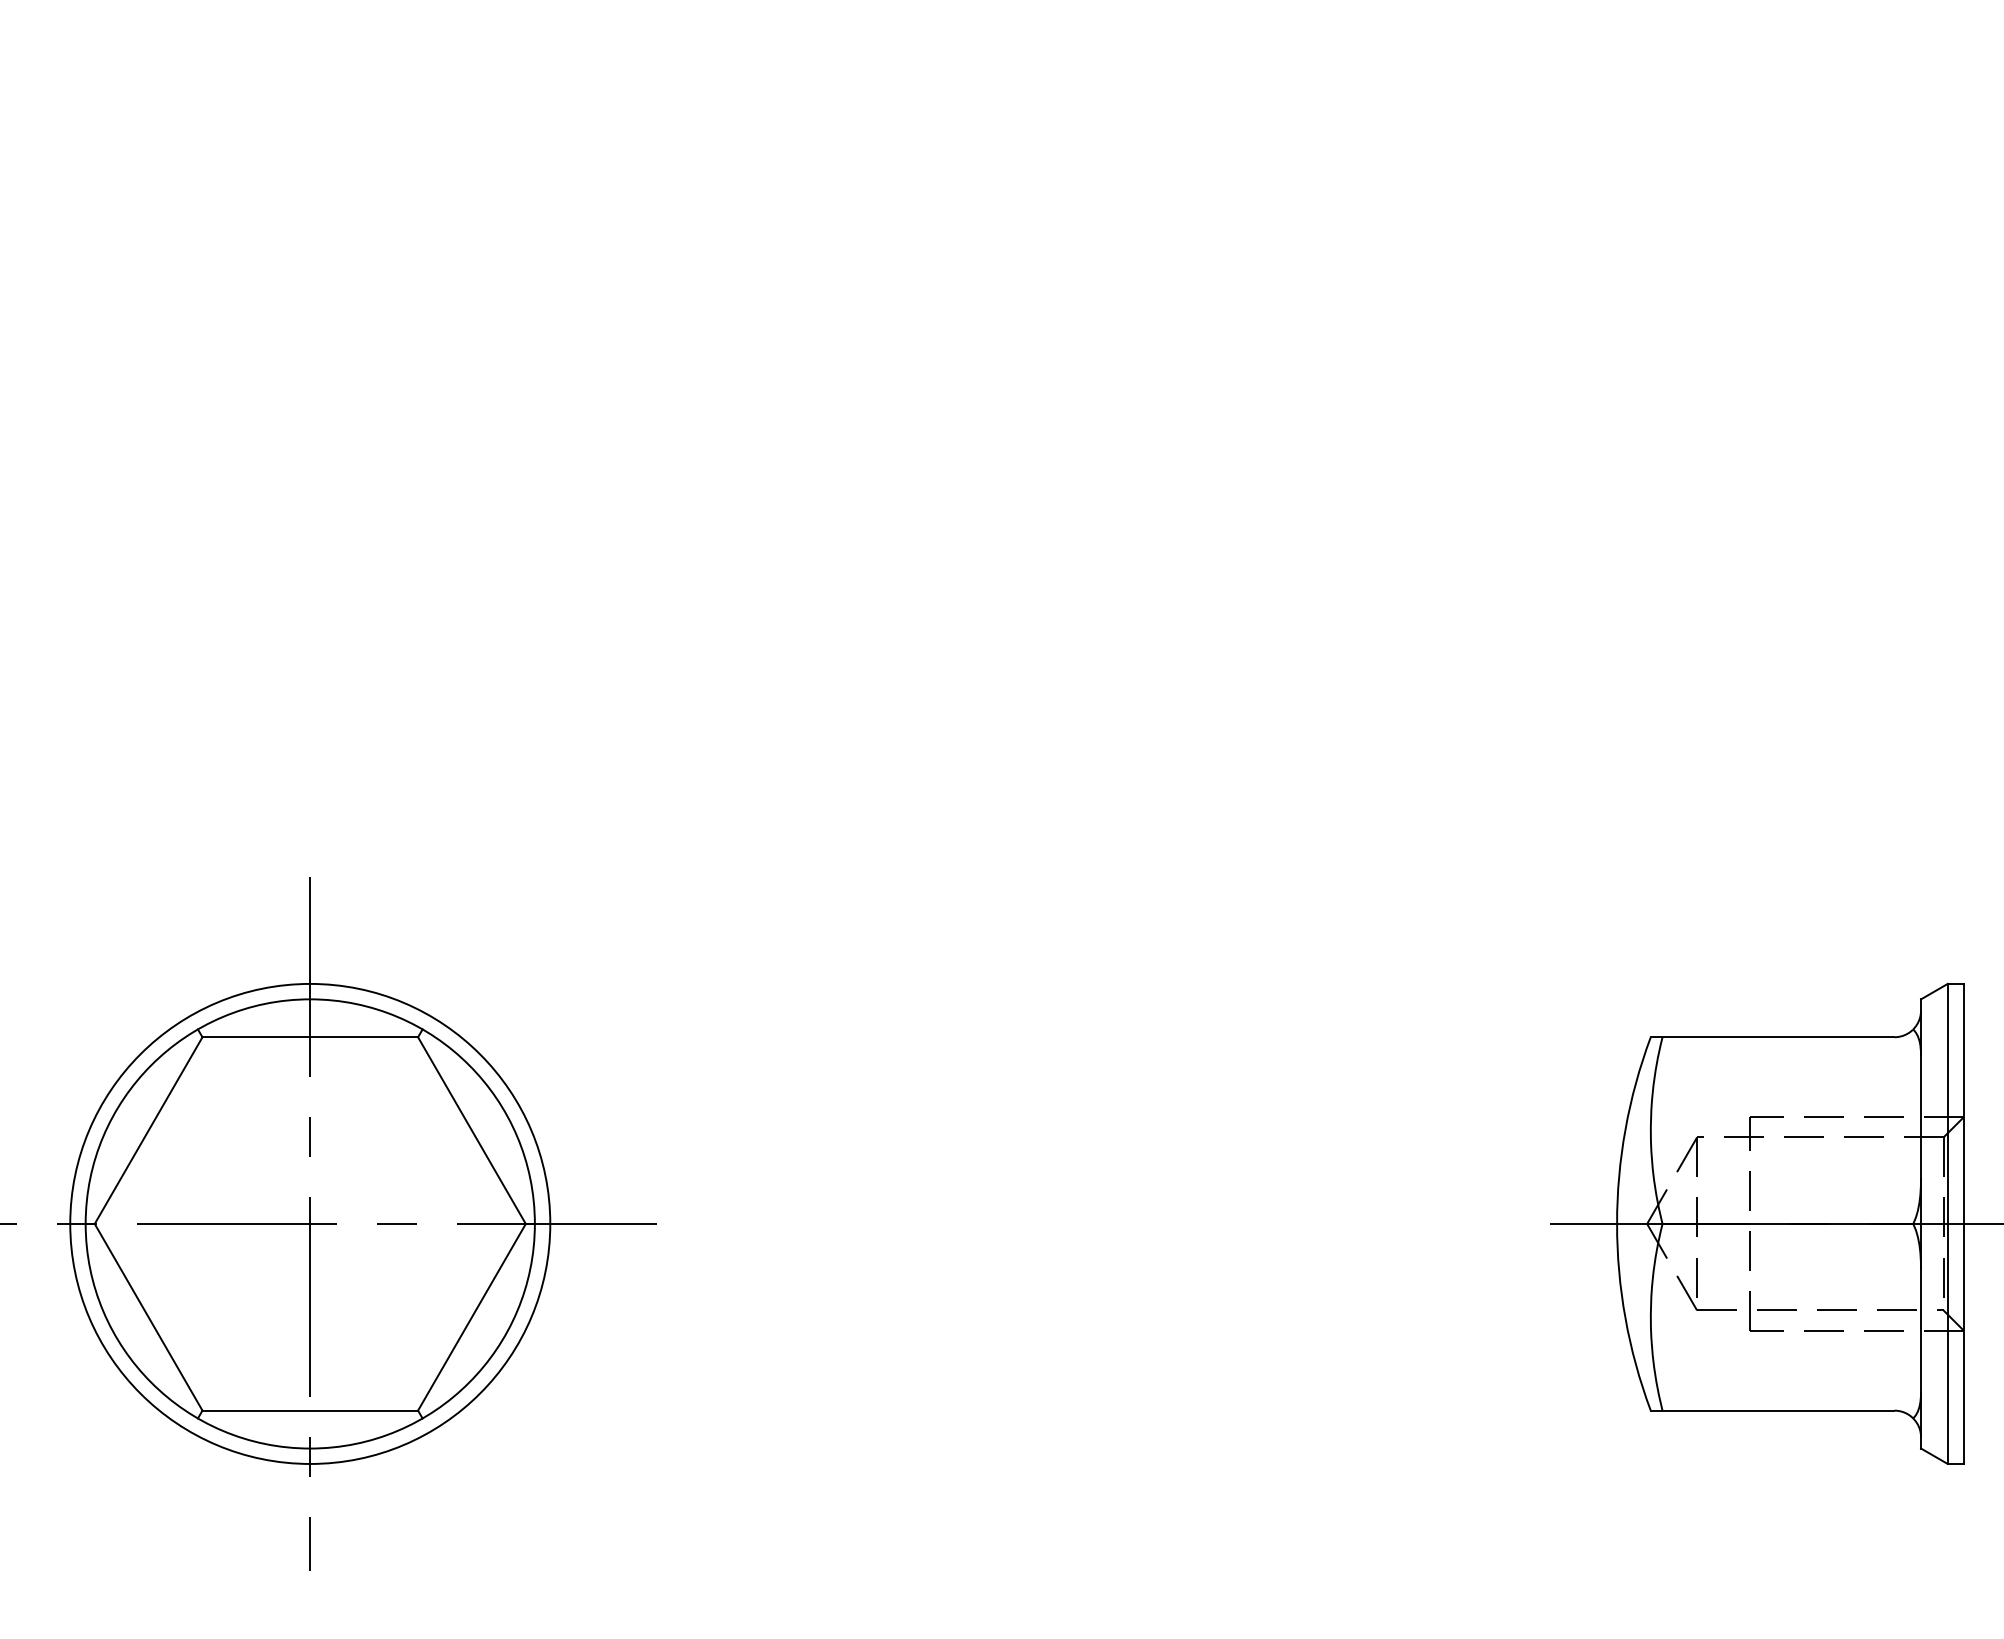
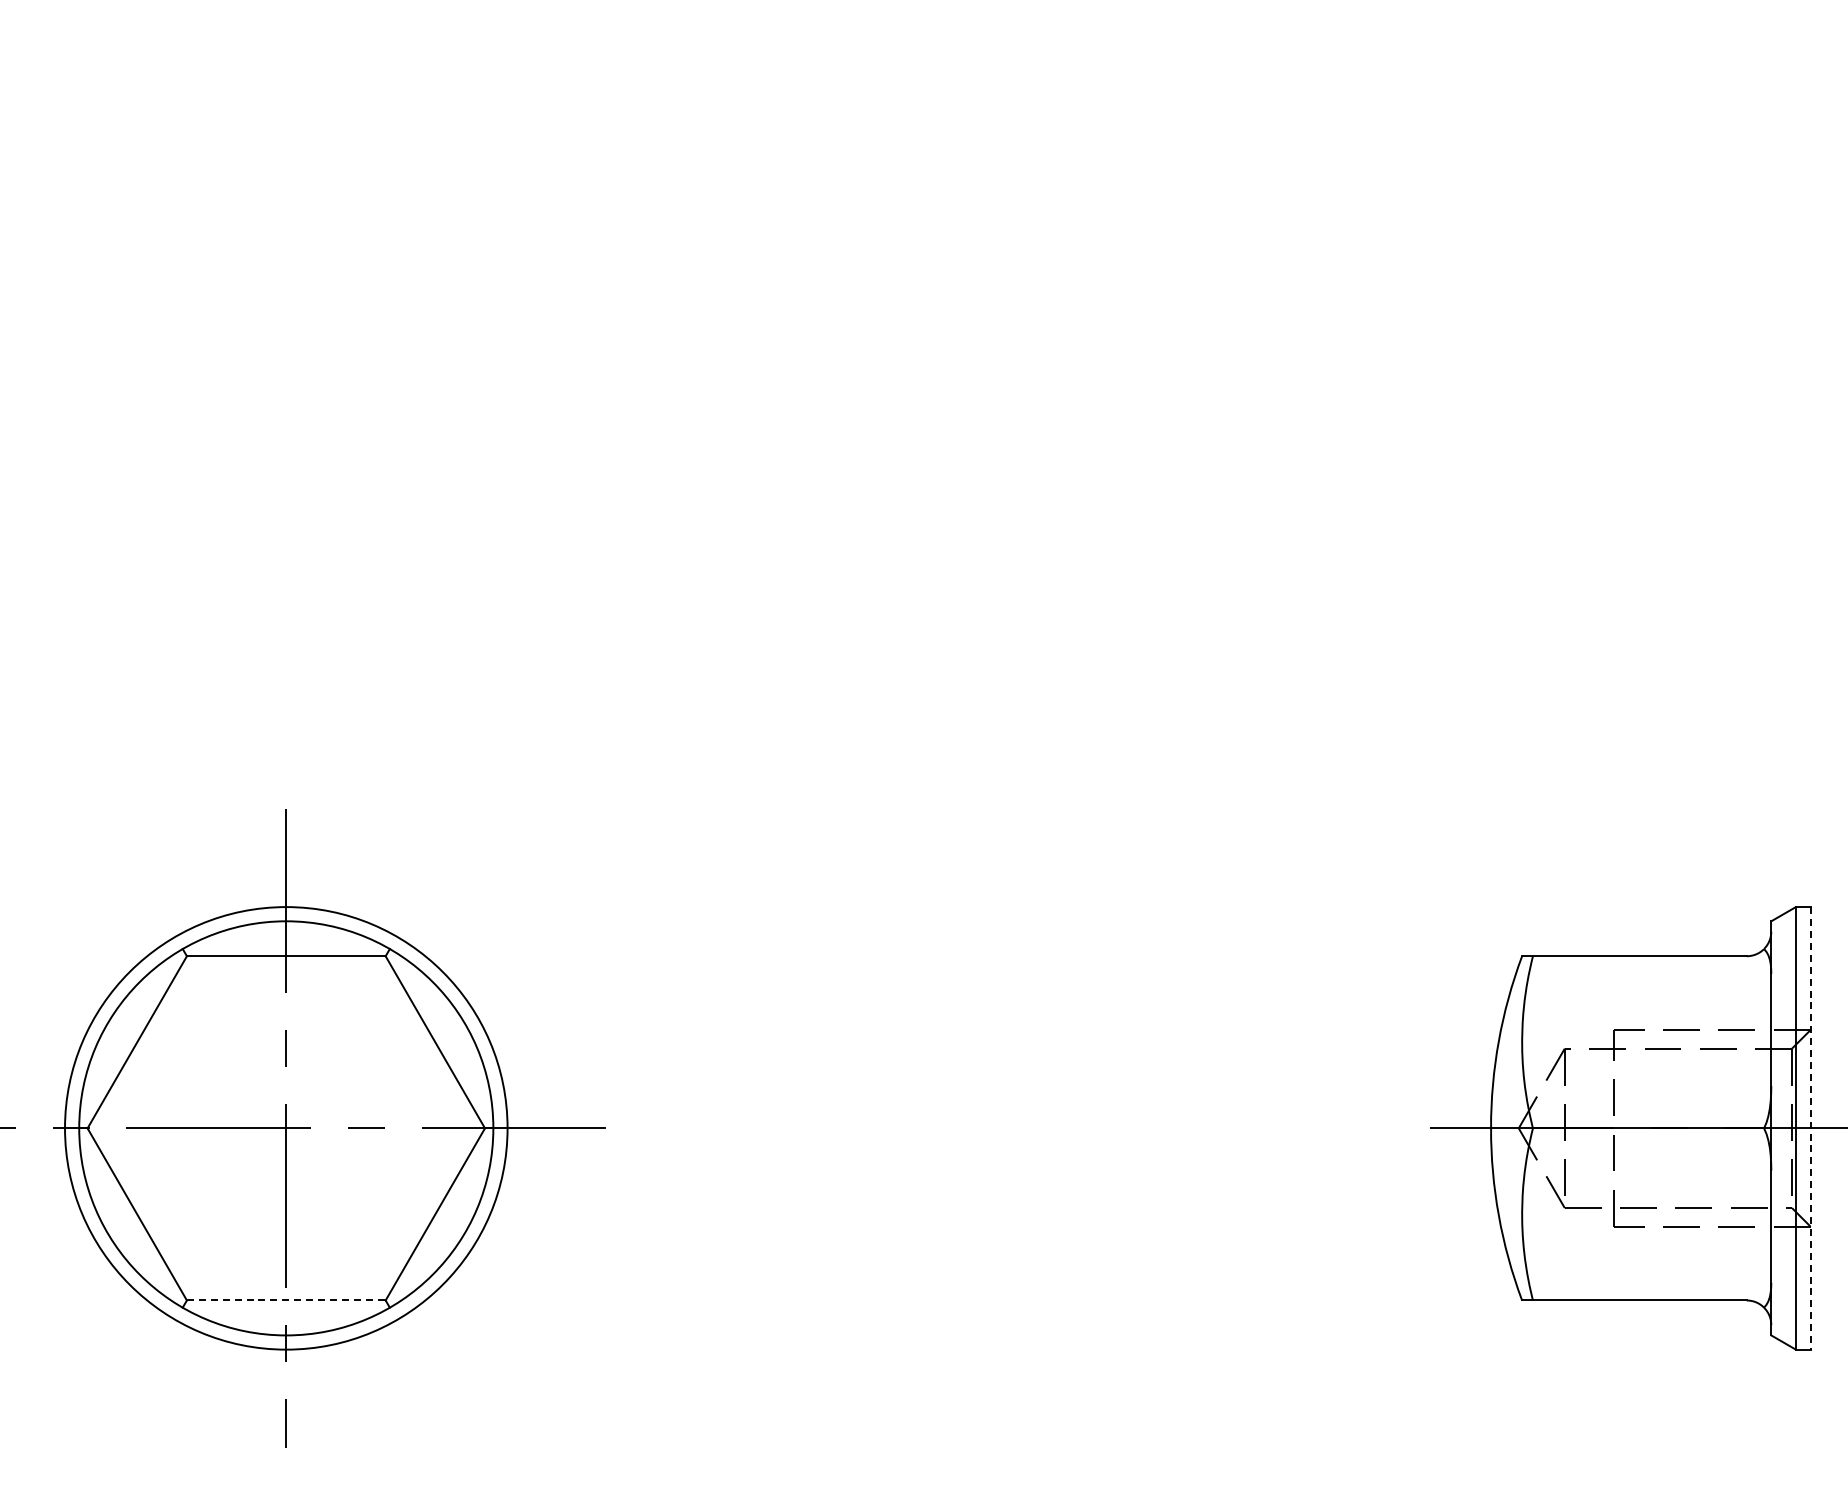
line: (1963, 1224) -> (1810, 1128), solid -> dashed
line: (310, 1410) -> (286, 1300), solid -> dashed

